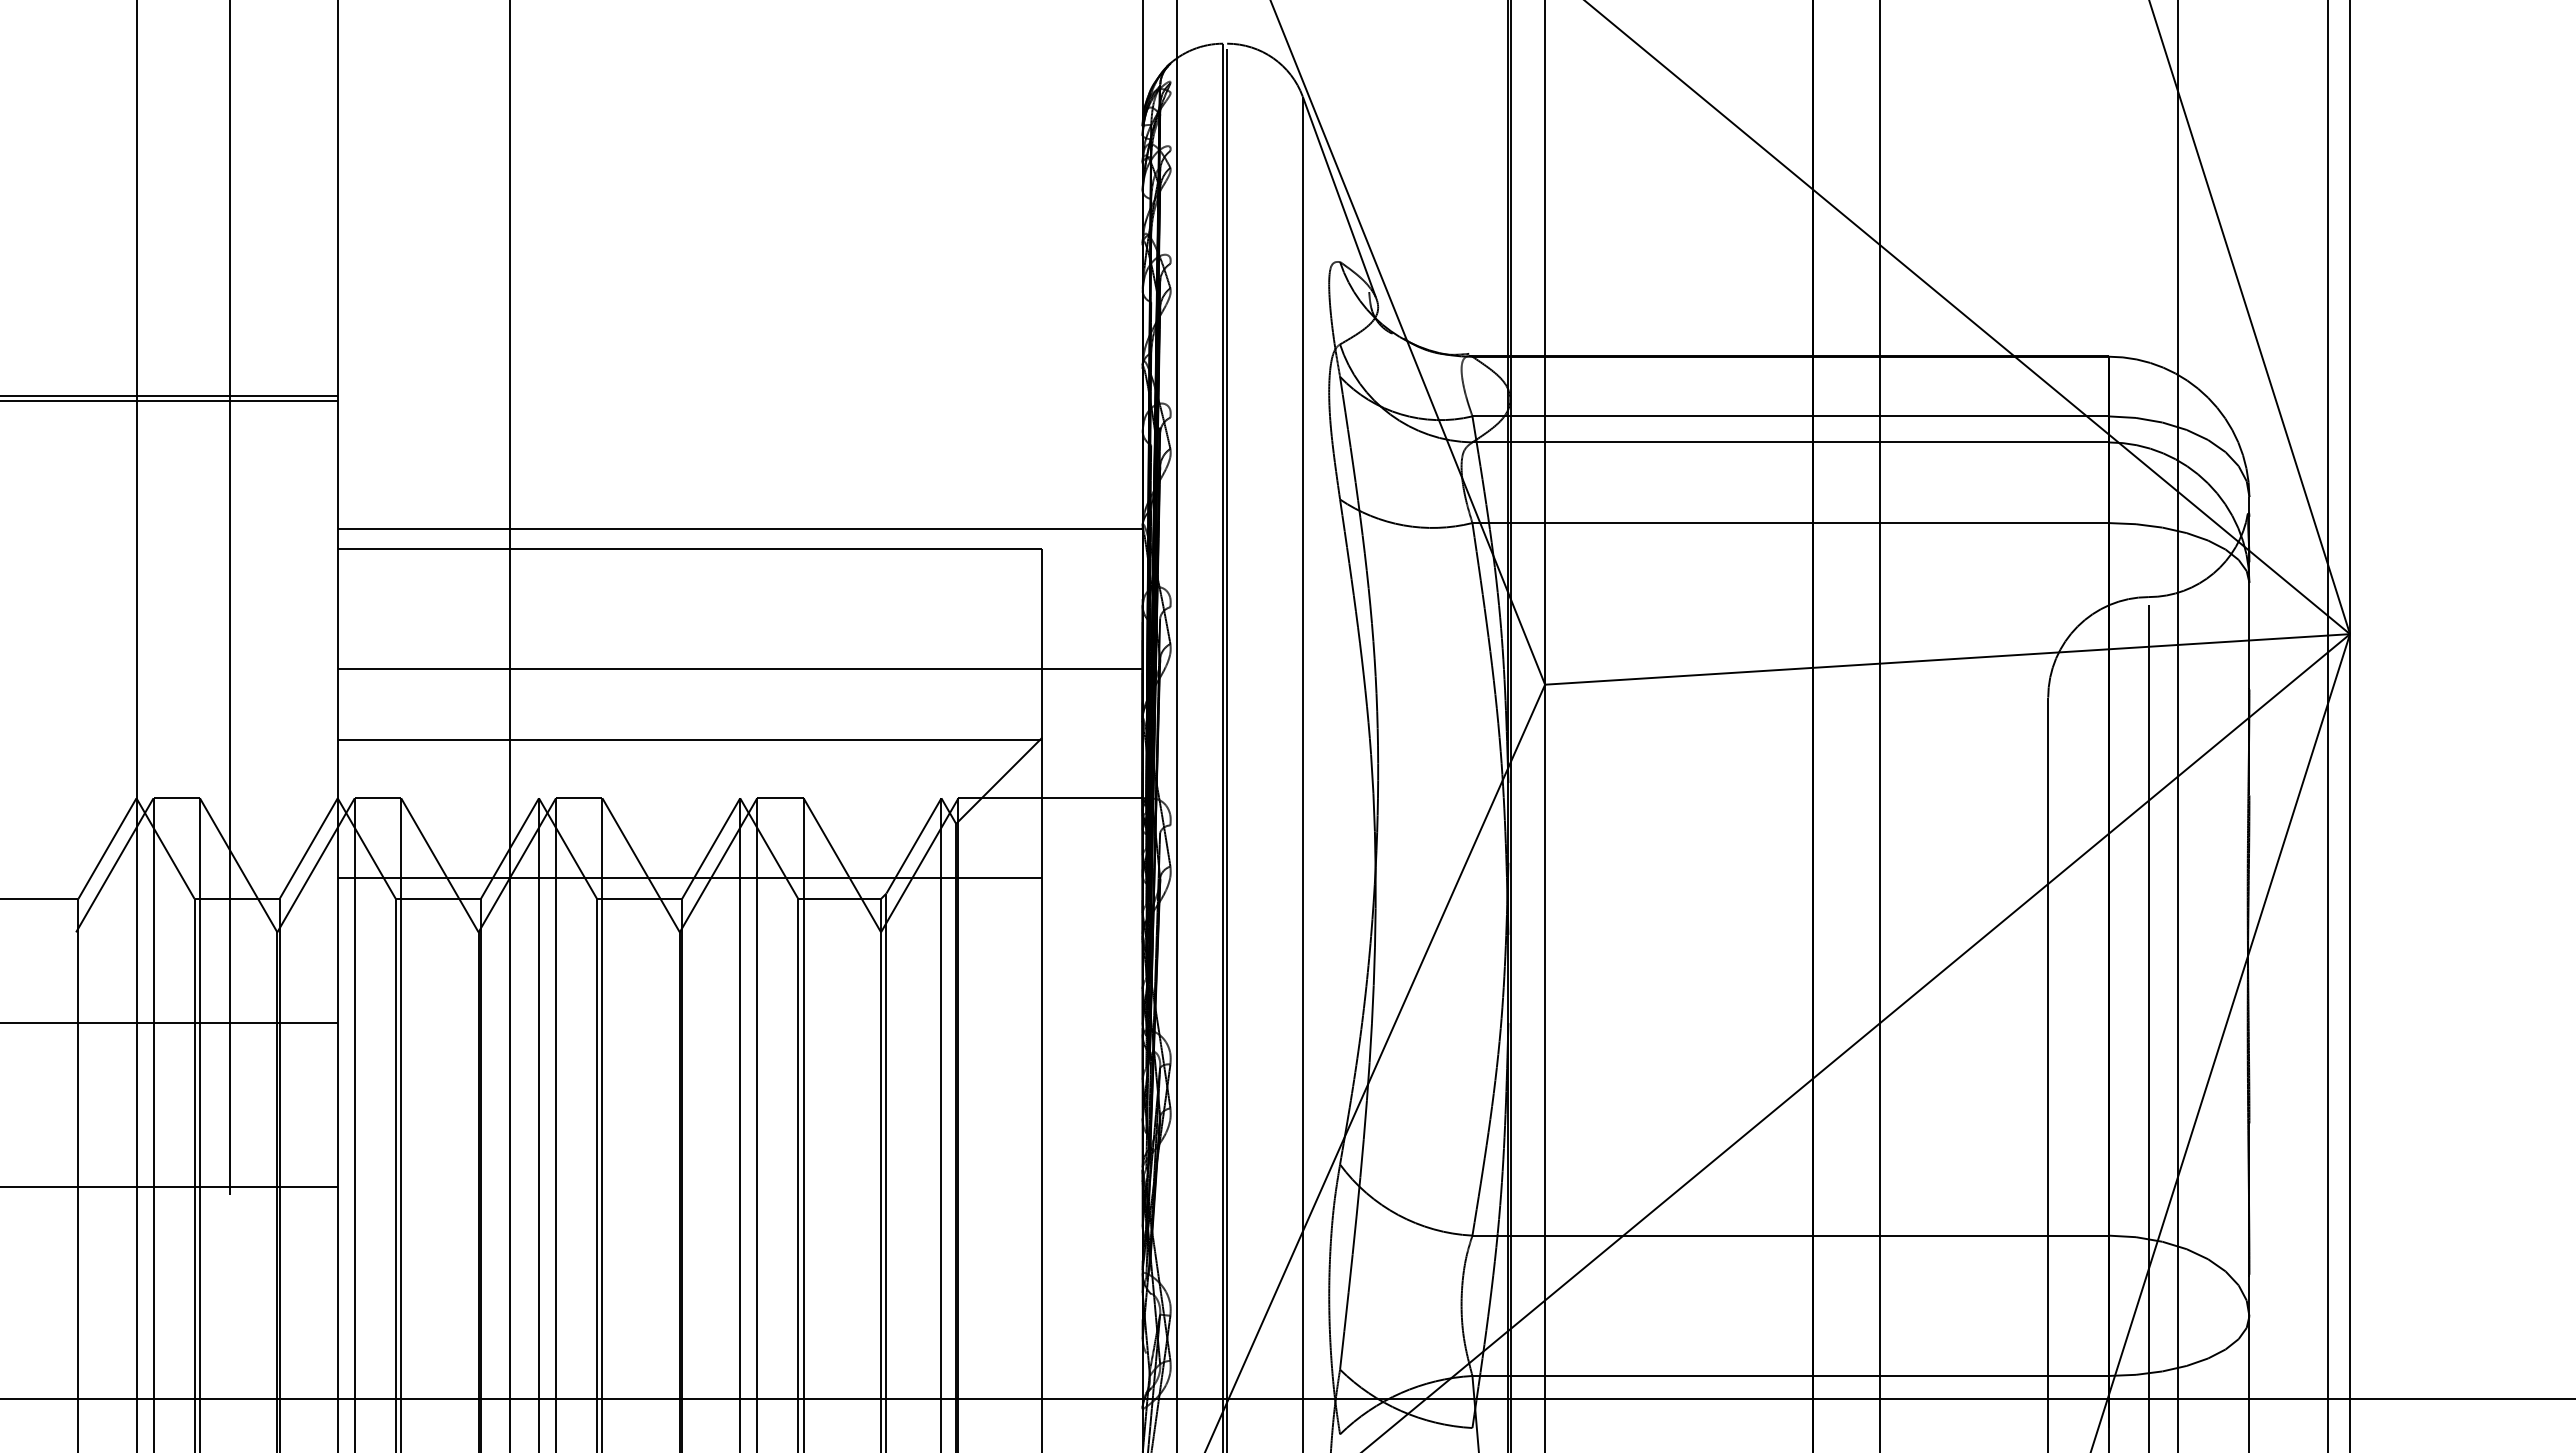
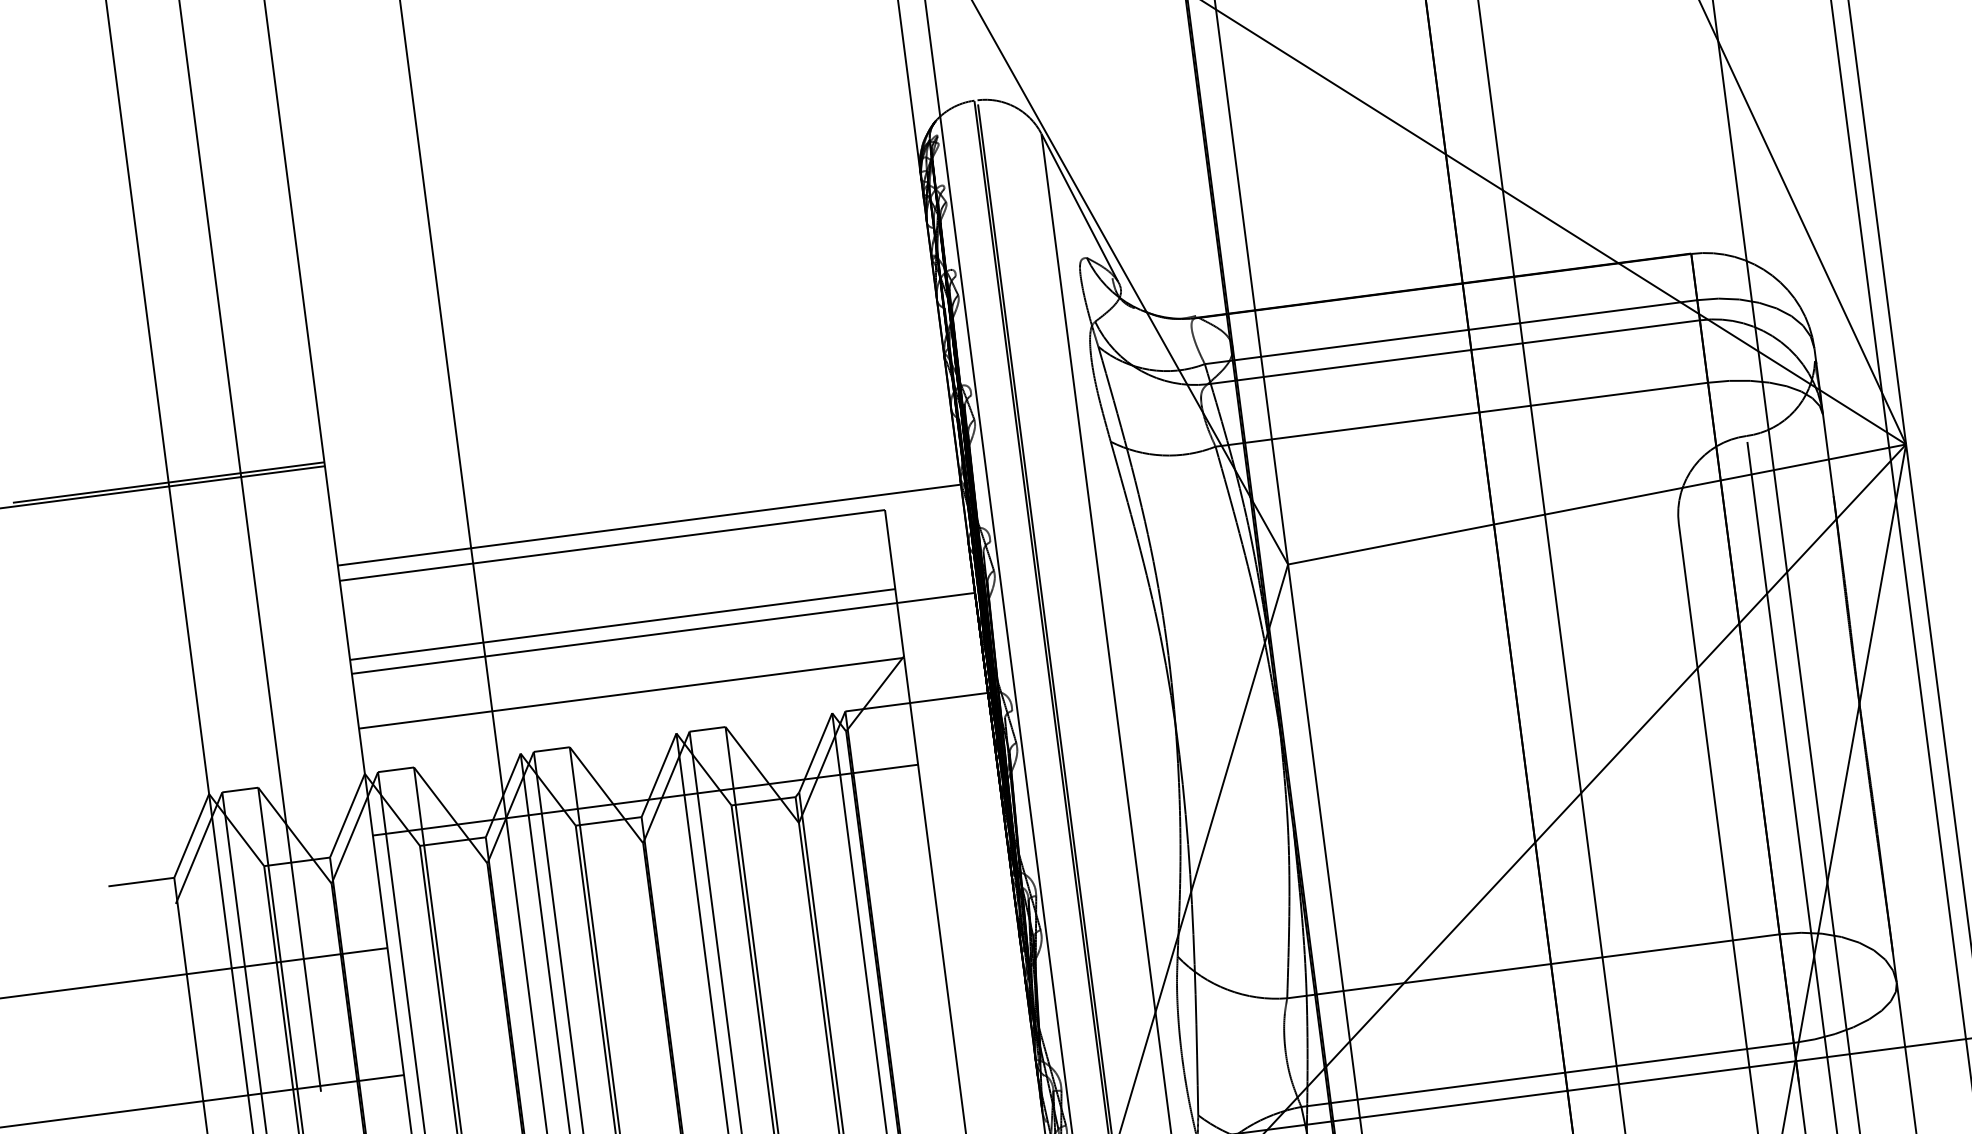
line: (689, 651) -> (622, 624), added

